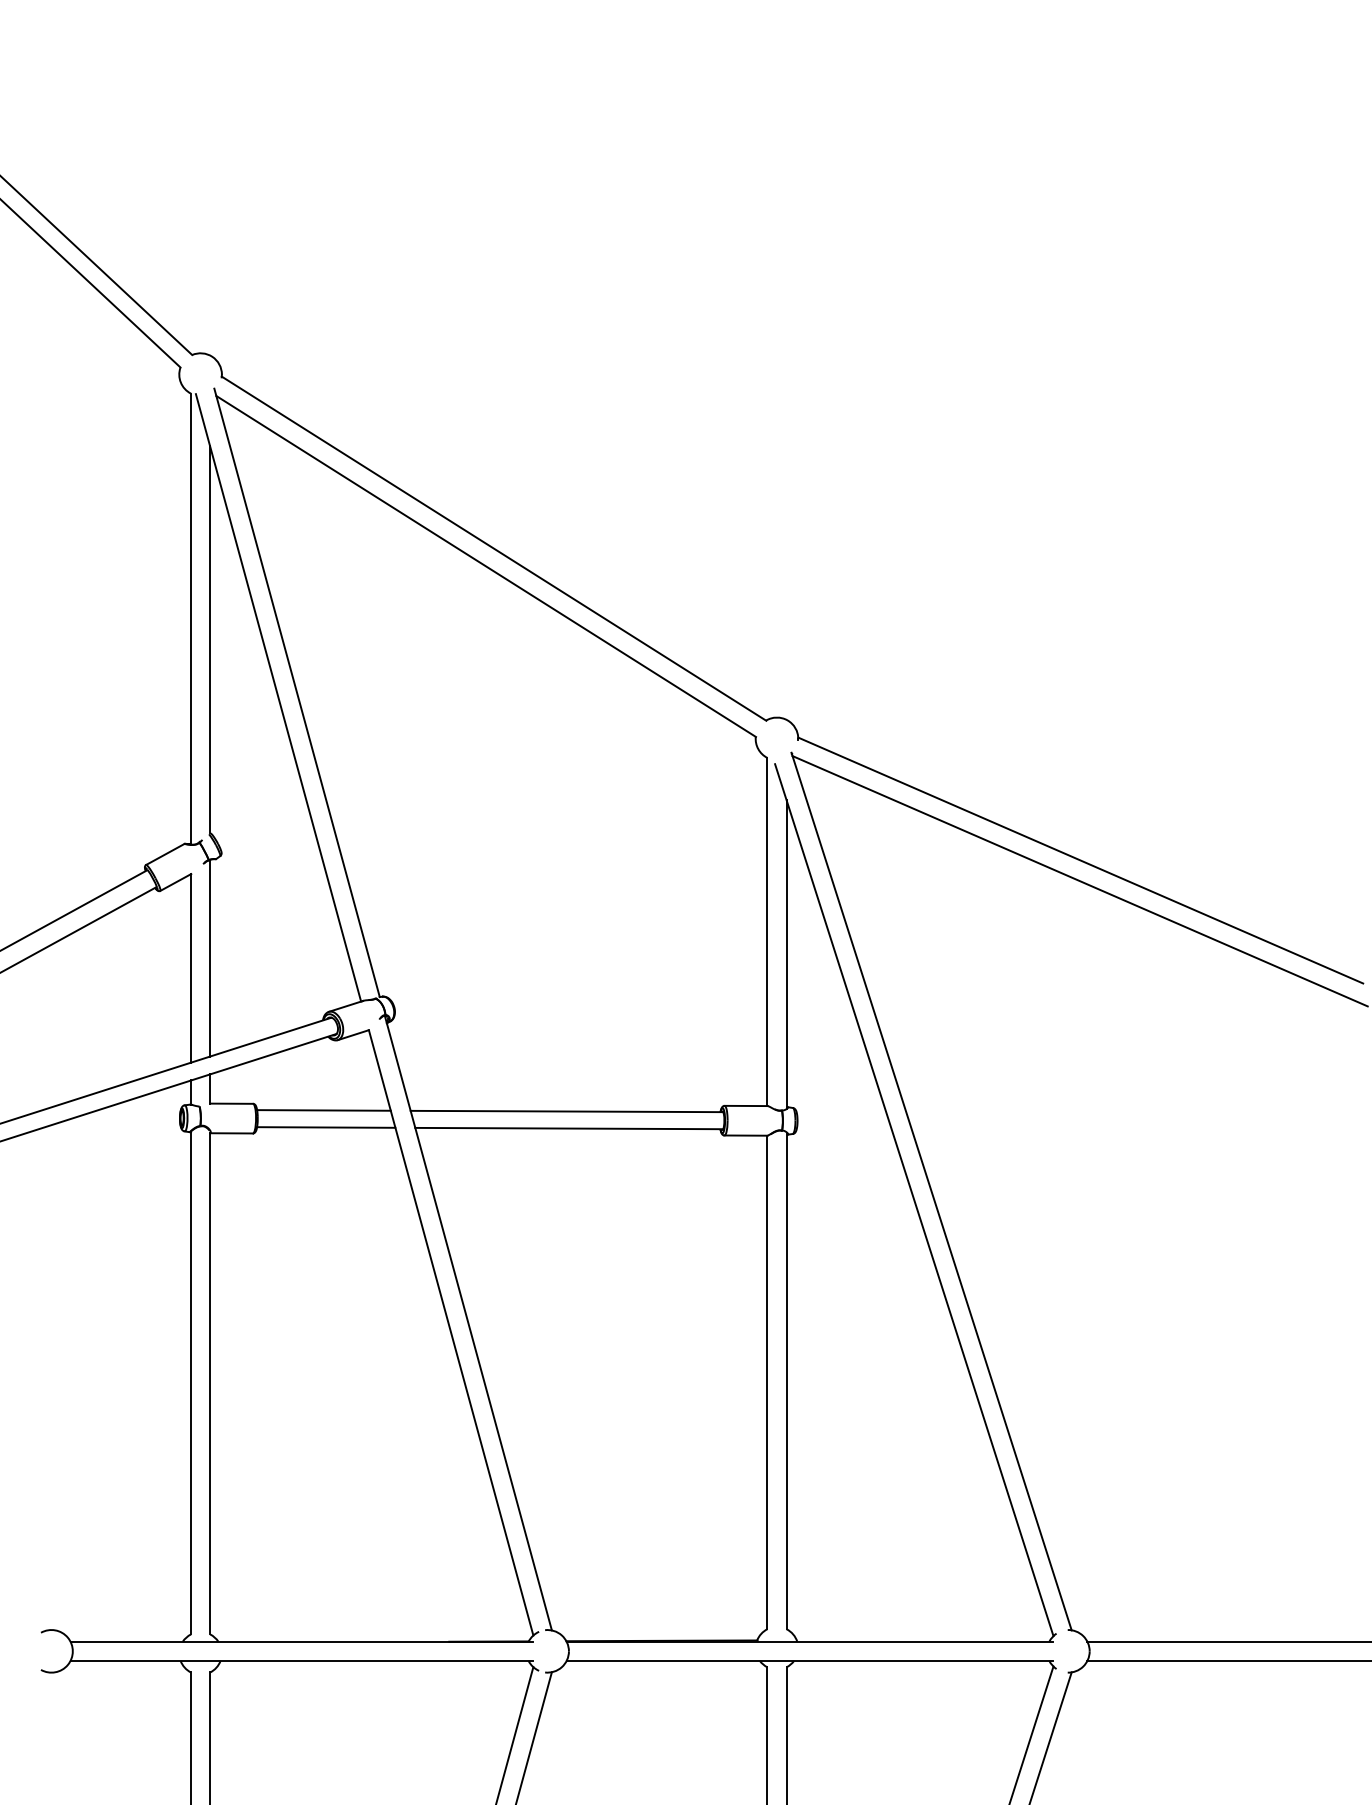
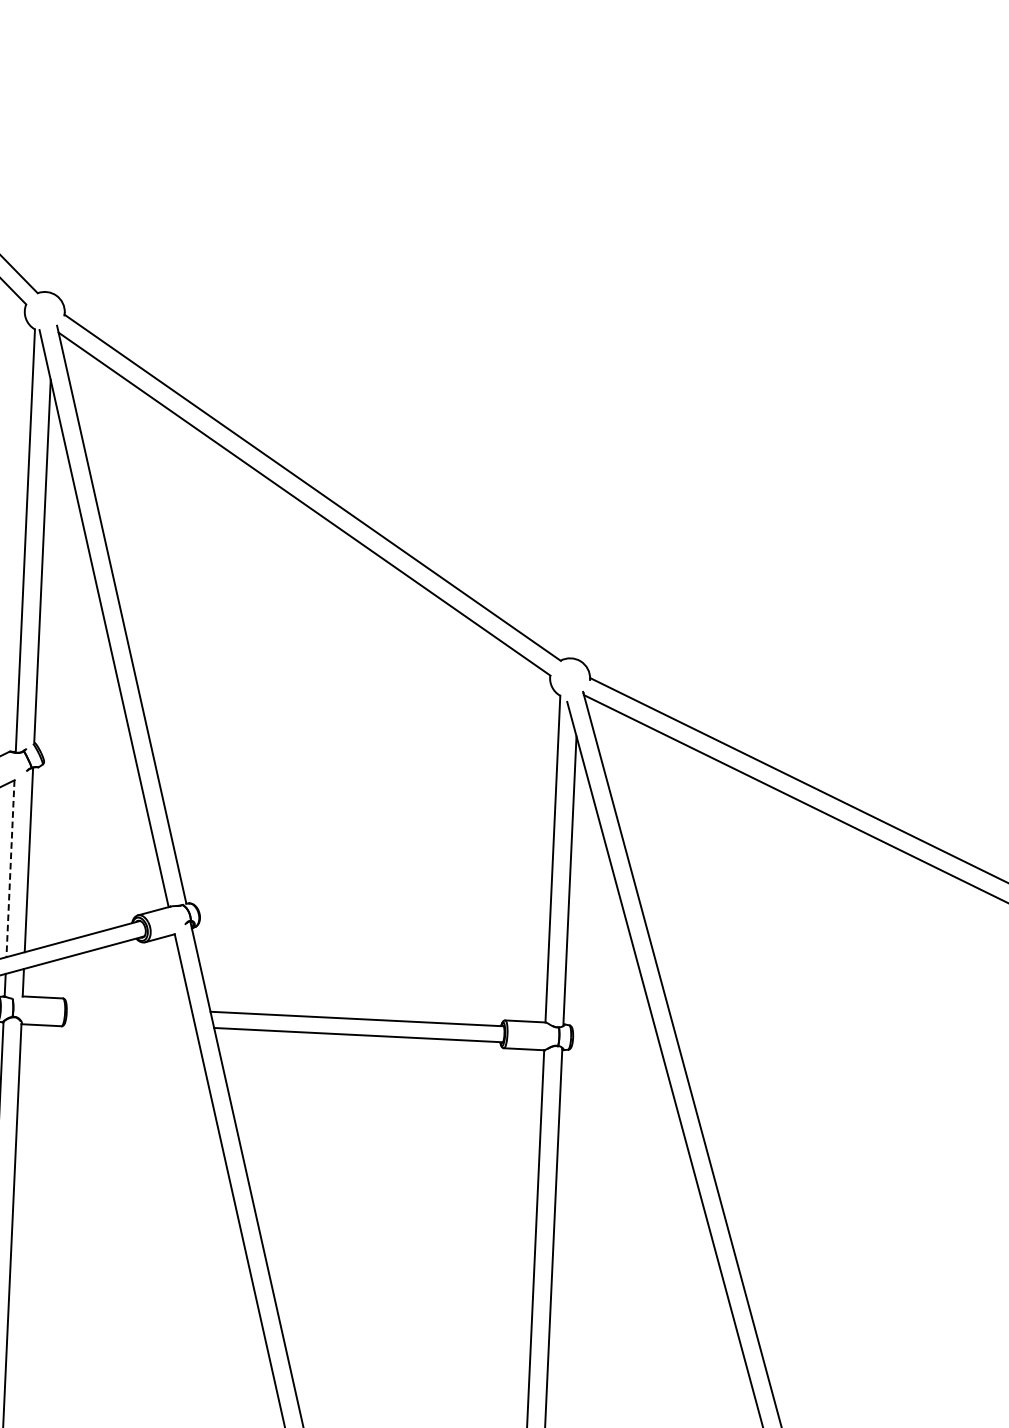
line: (191, 968) -> (10, 868), solid -> dashed
line: (323, 1110) -> (128, 1007), removed
line: (326, 1127) -> (130, 1023), removed

